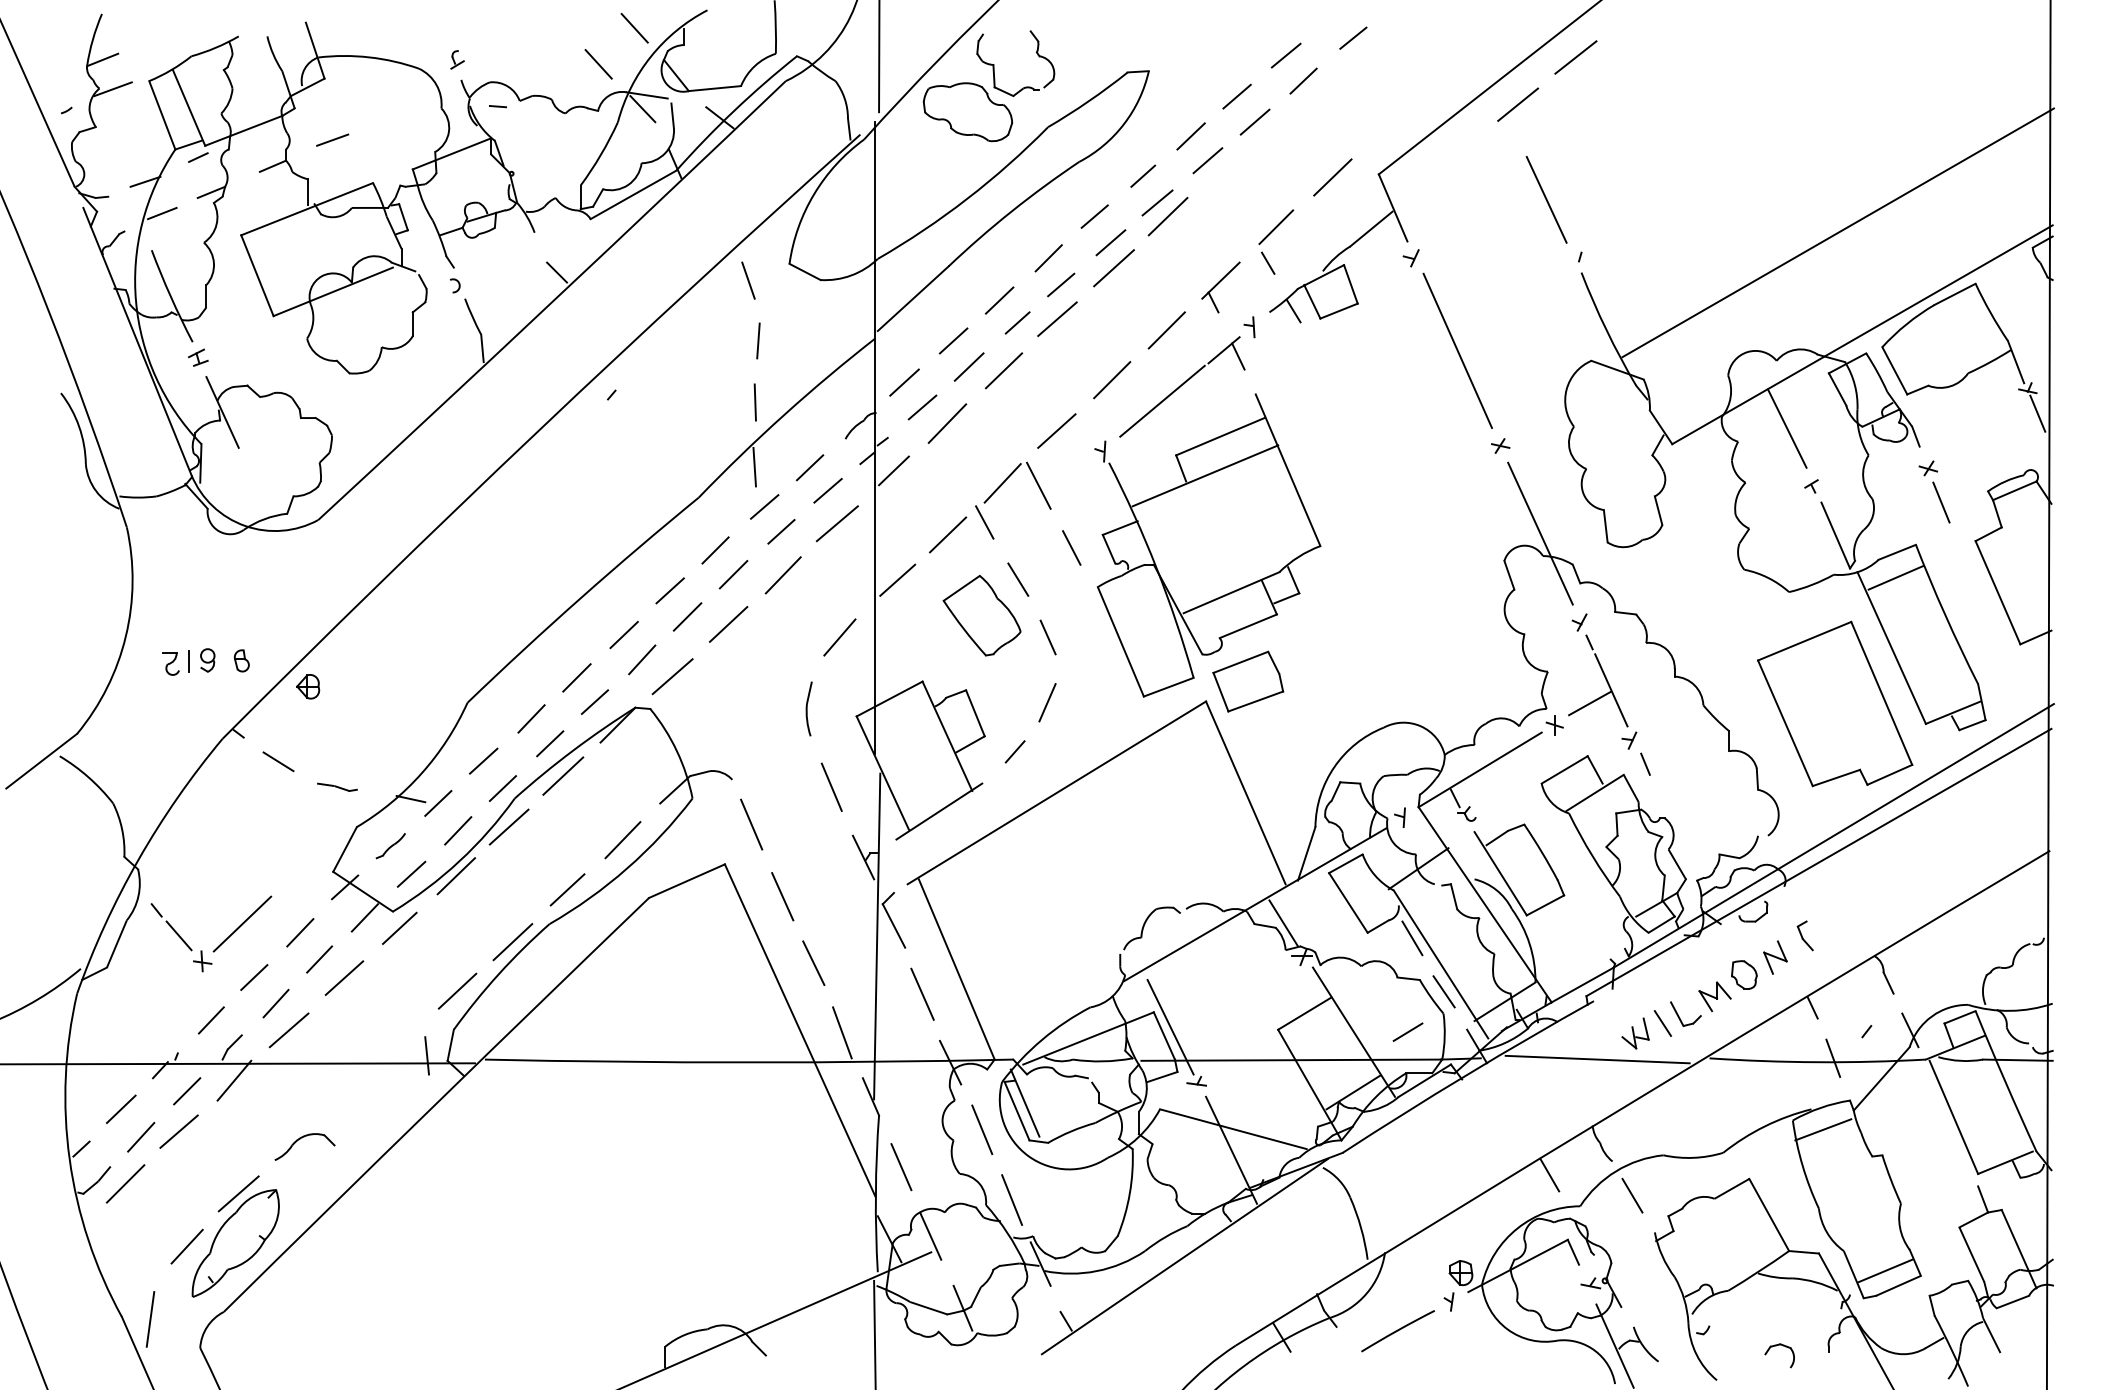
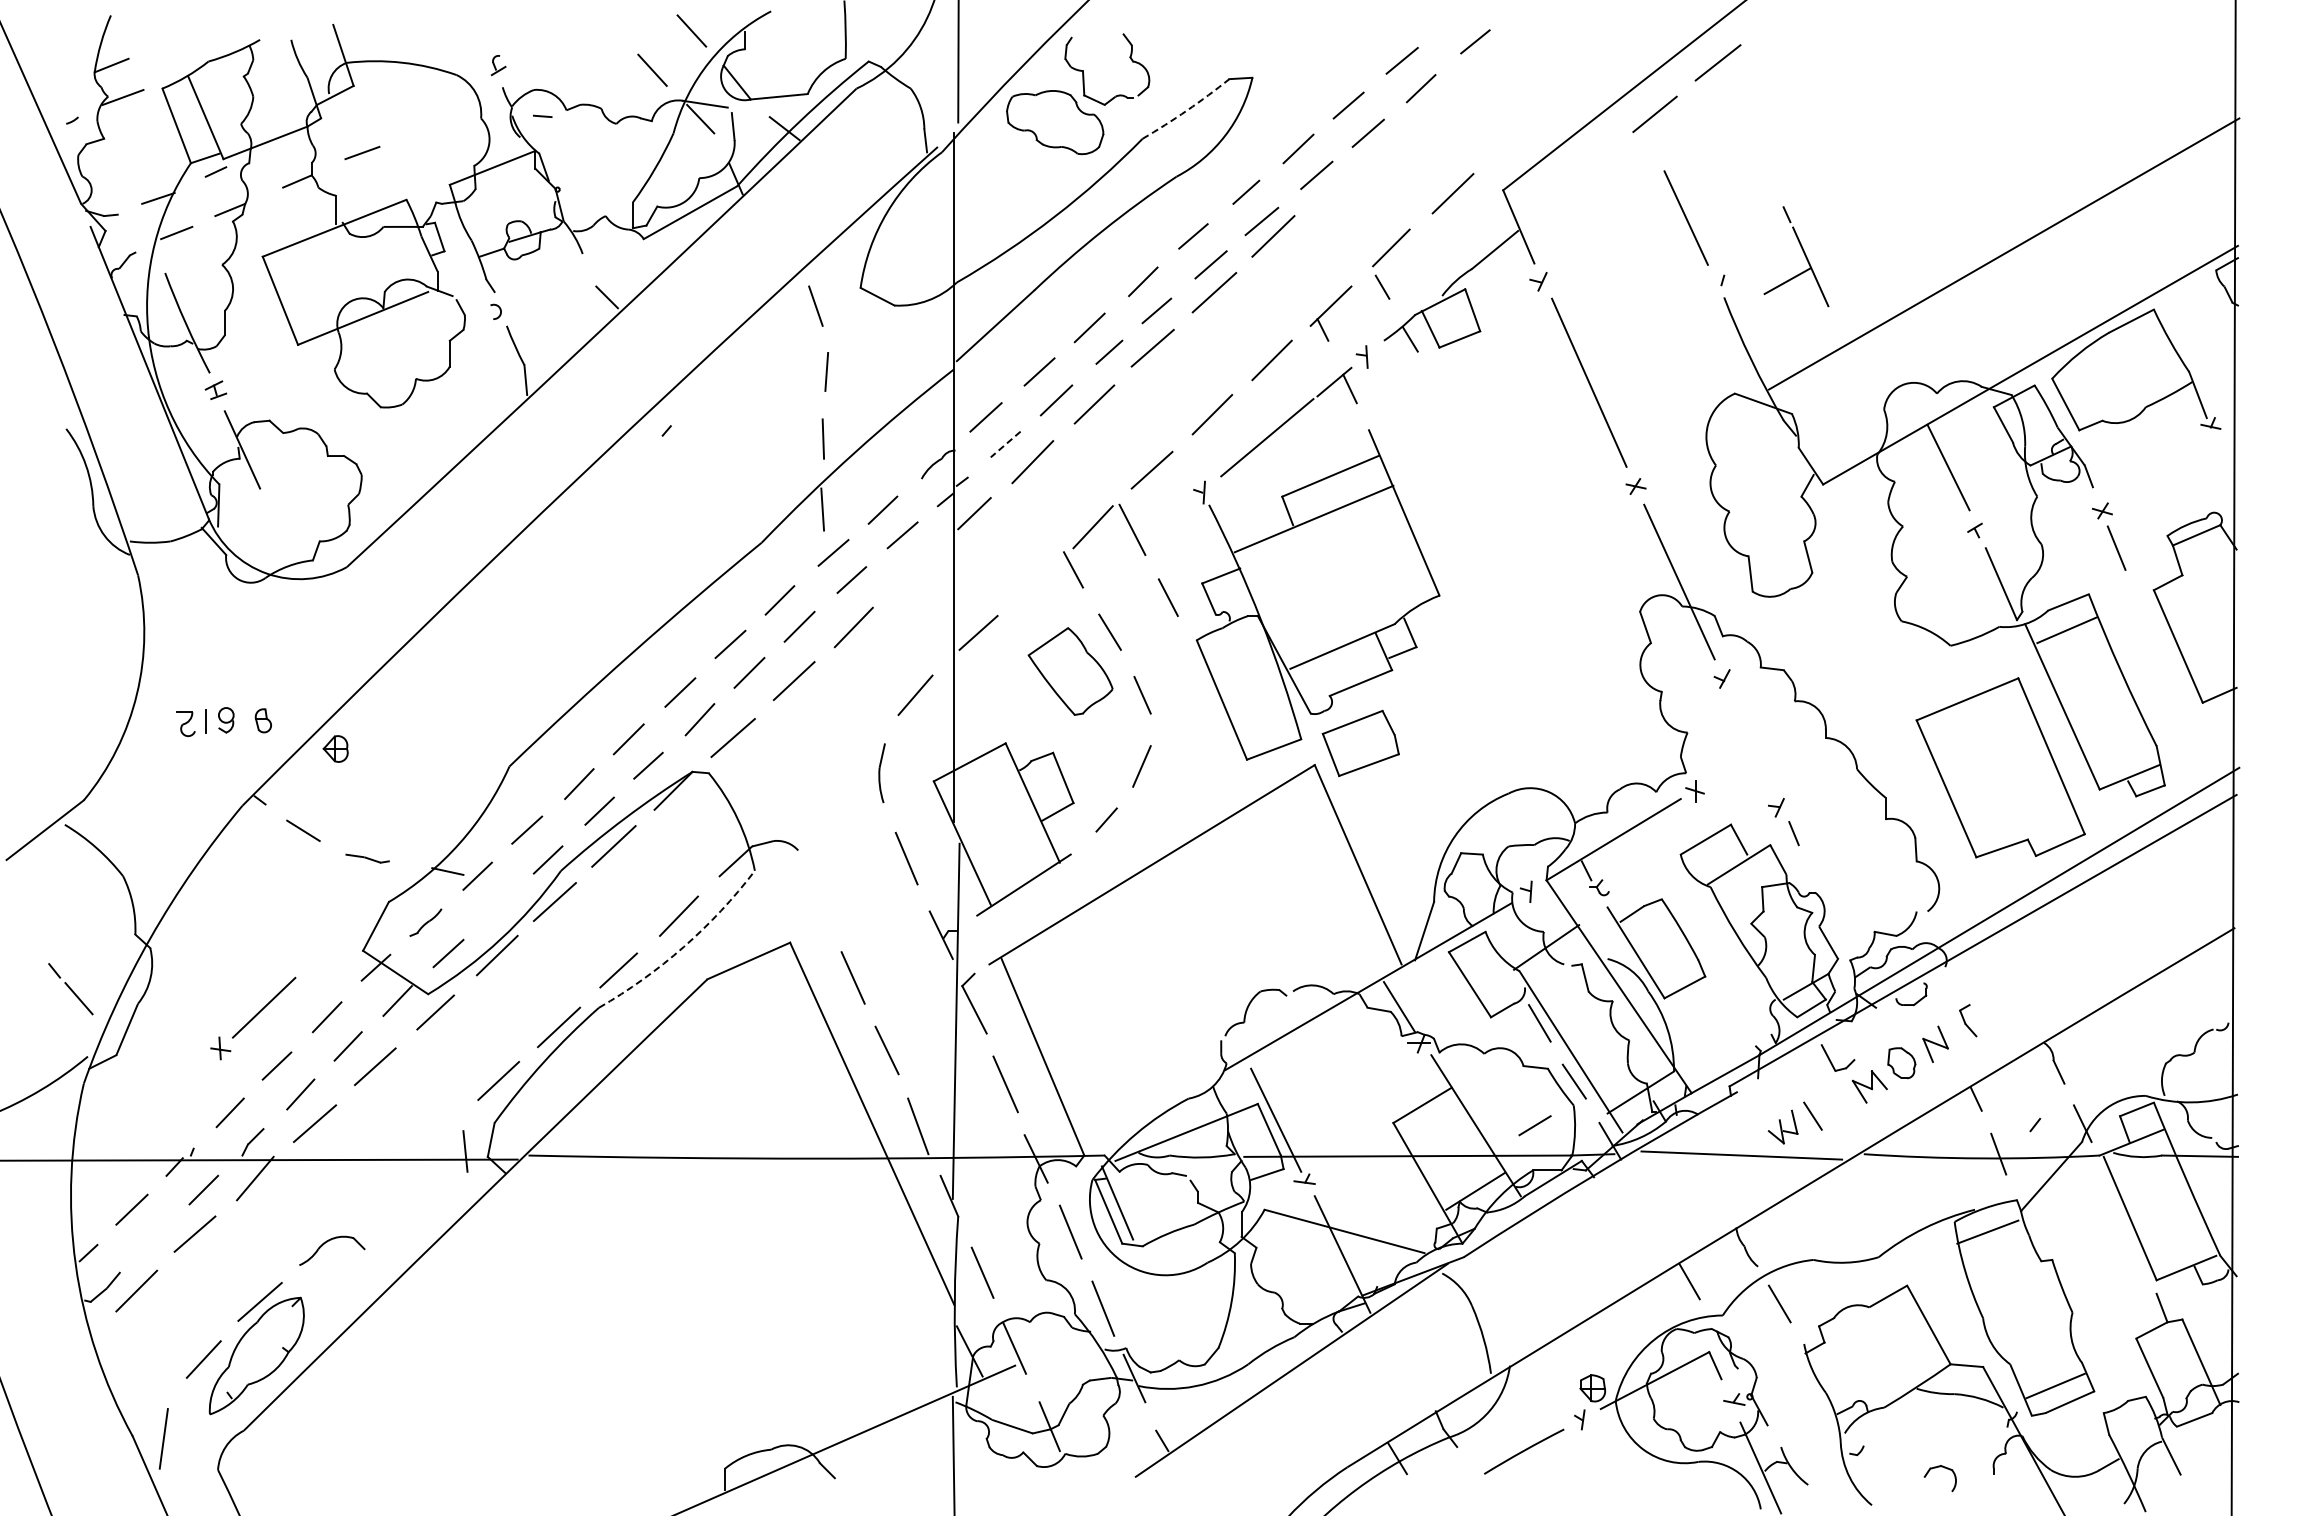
arc: (1089, 101) -> (1187, 110), solid -> dashed
line: (922, 407) -> (1005, 444), solid -> dashed
line: (2037, 412) -> (2221, 450), removed
line: (837, 523) -> (912, 571), removed
line: (948, 534) -> (1033, 583), removed
part: (1604, 678) -> (1803, 253), moved
line: (750, 824) -> (818, 899), removed
line: (458, 831) -> (499, 906), removed
arc: (627, 868) -> (683, 947), solid -> dashed
line: (171, 927) -> (70, 989), moved
part: (1679, 1017) -> (1831, 1061), moved
line: (141, 1136) -> (153, 1239), removed

